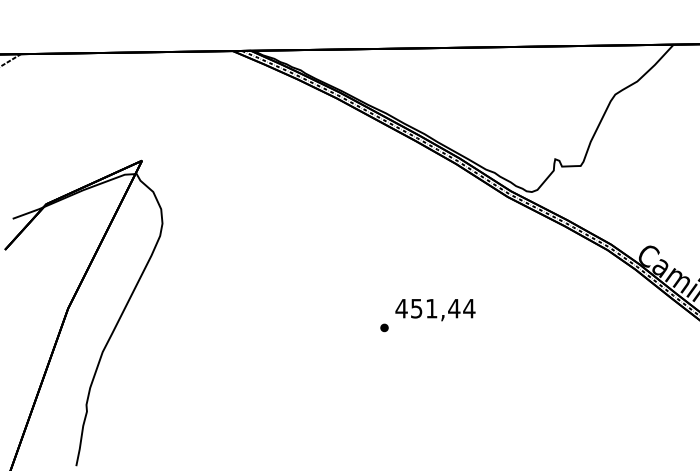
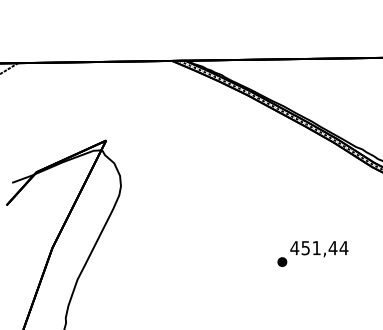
part: (384, 327) -> (282, 261), size x1.6

